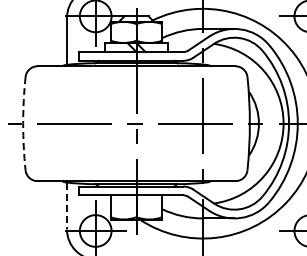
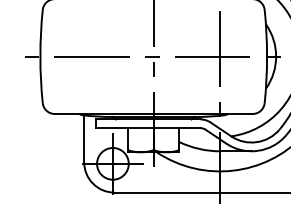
arc: (23, 123) -> (40, 56), dashed -> solid
line: (67, 206) -> (84, 139), dashed -> solid

